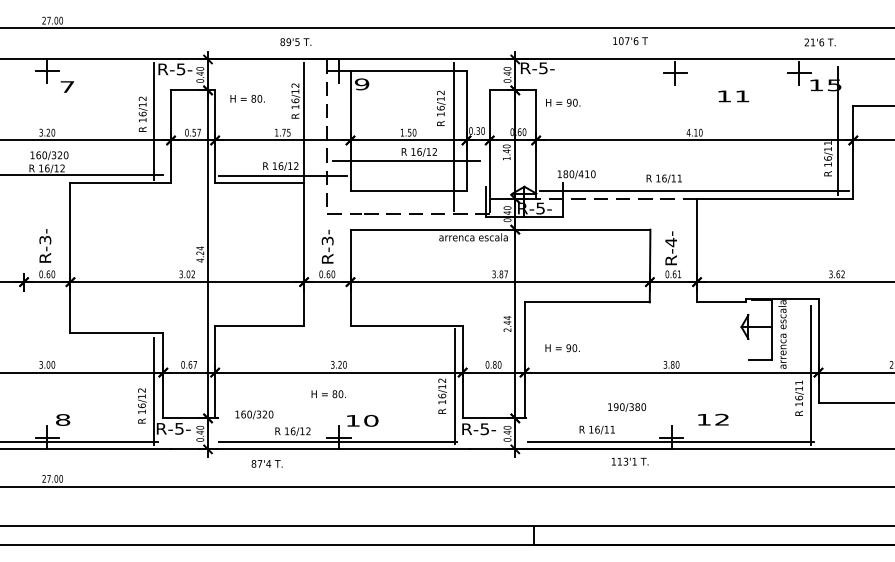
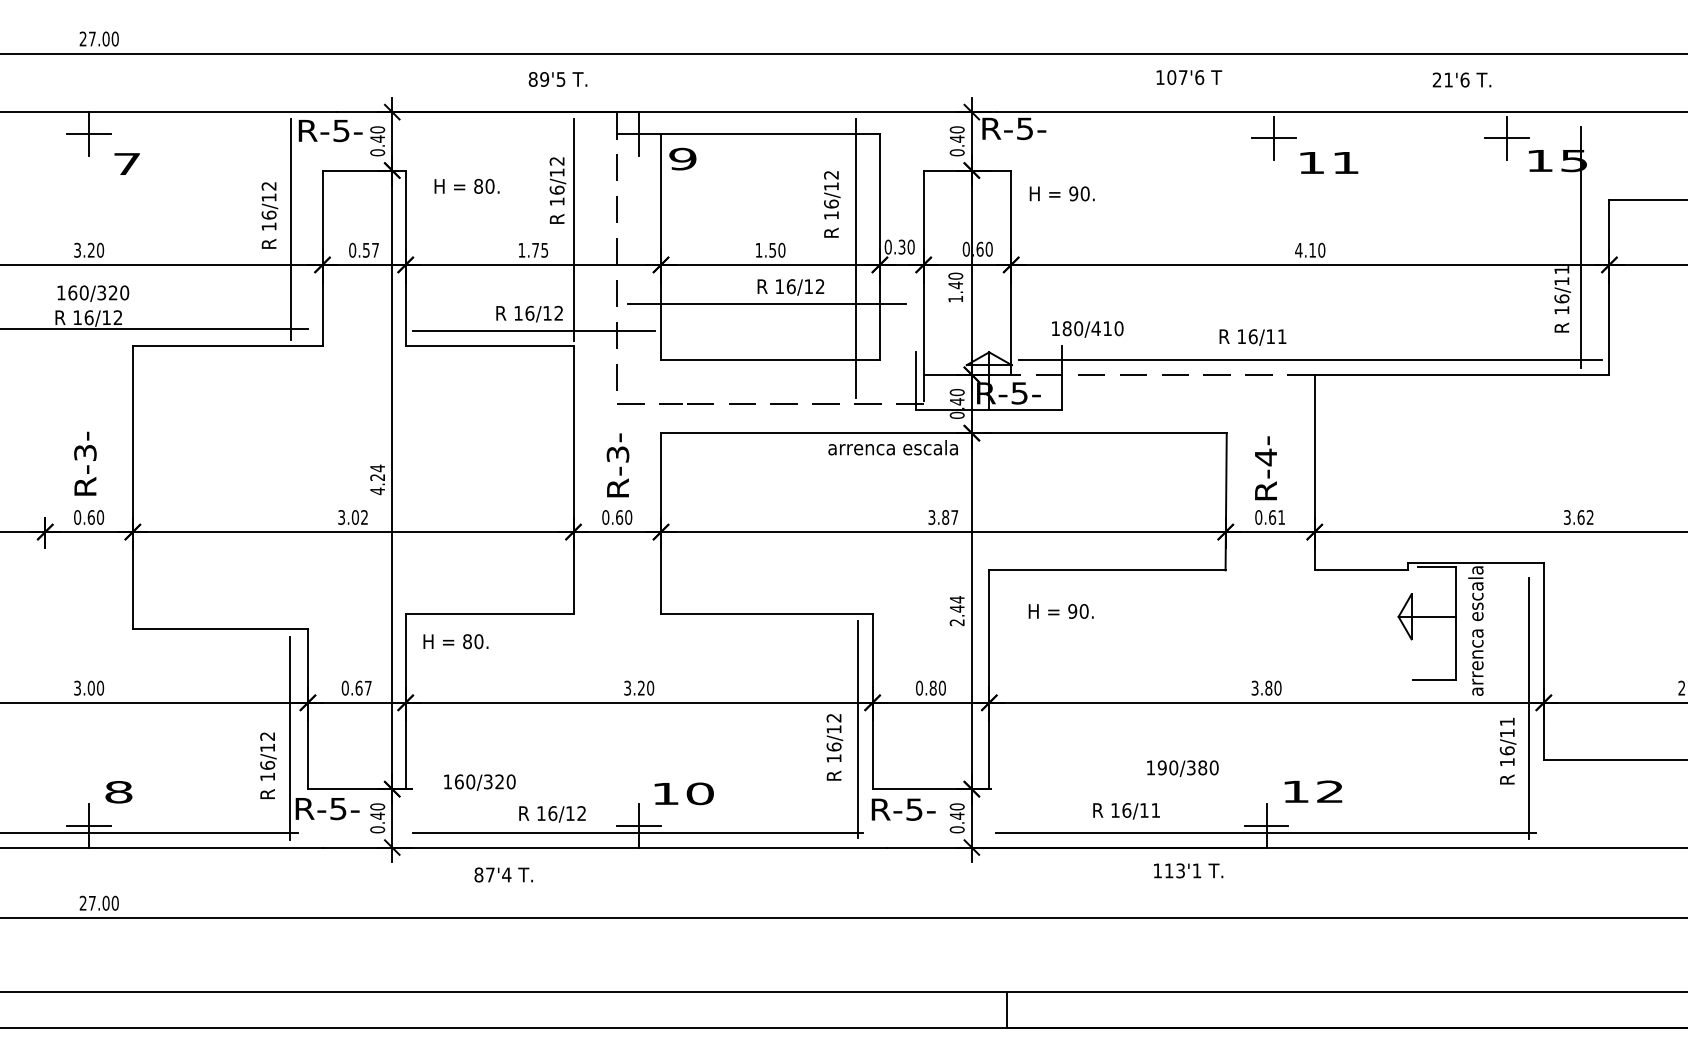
text: (819, 42) -> (1460, 80), moved
text: (733, 96) -> (1328, 163), moved
text: (562, 348) -> (1060, 612), moved
text: (328, 394) -> (455, 642), moved
text: (713, 419) -> (1313, 791), moved

